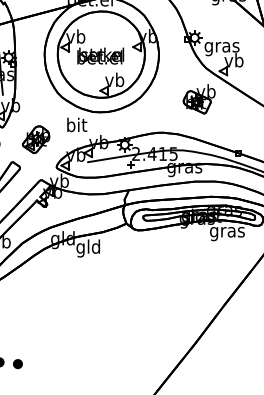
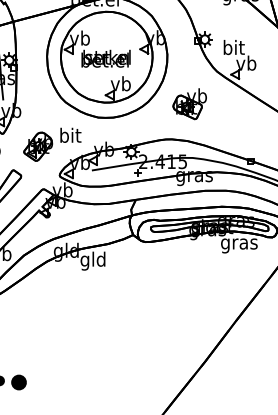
text: (221, 47) -> (233, 49), gras -> bit
part: (198, 99) -> (188, 104), moved
text: (77, 124) -> (71, 134), moved
part: (17, 364) -> (18, 383), size x1.6

